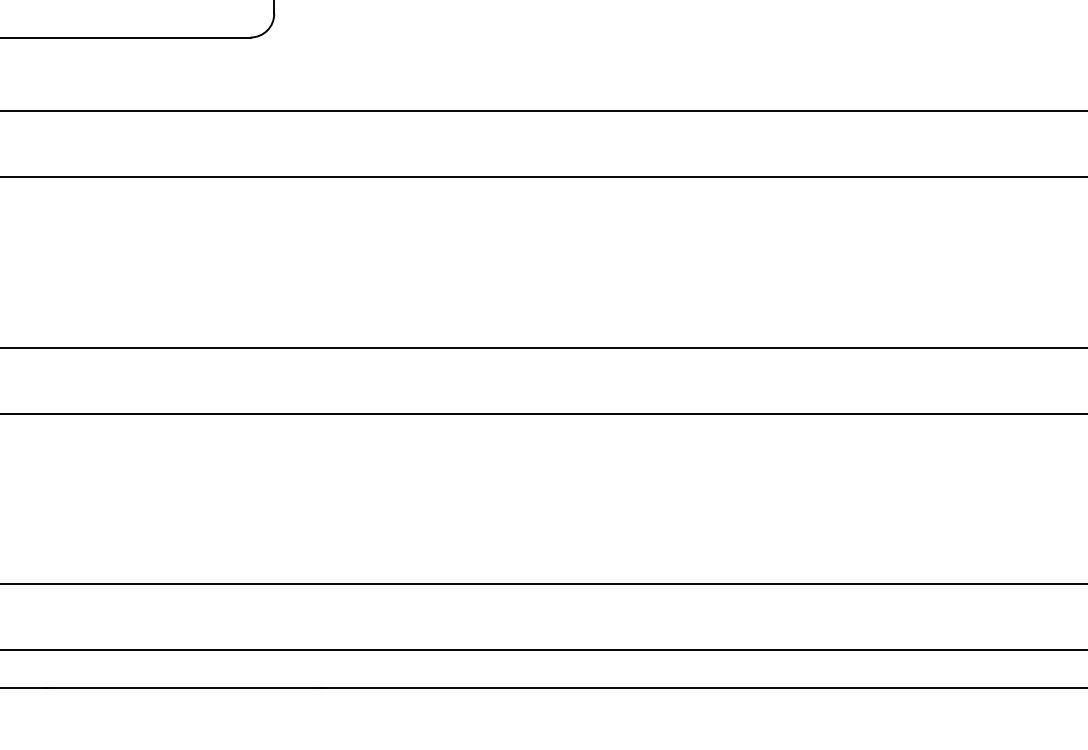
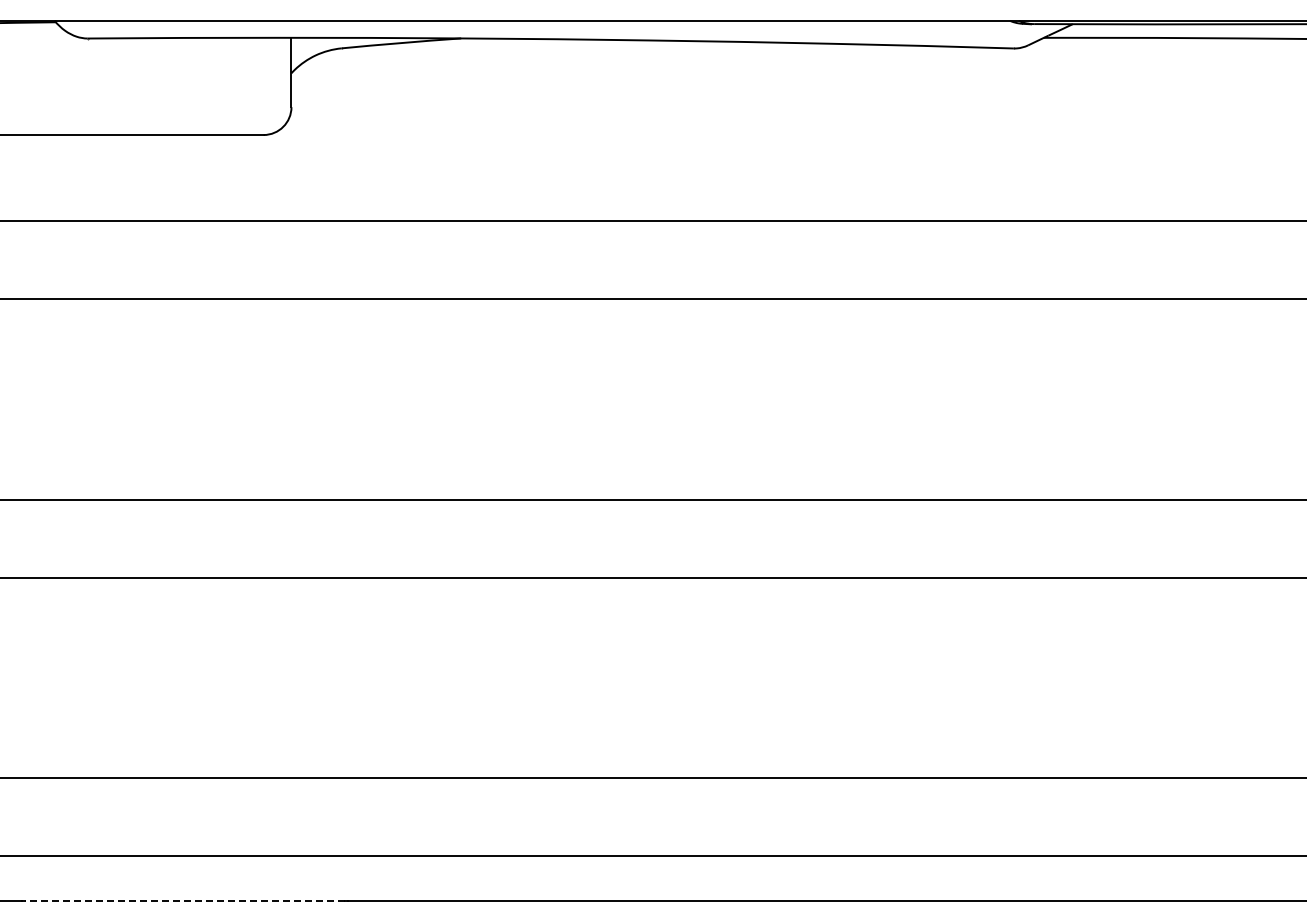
line: (184, 687) -> (185, 900), solid -> dashed

